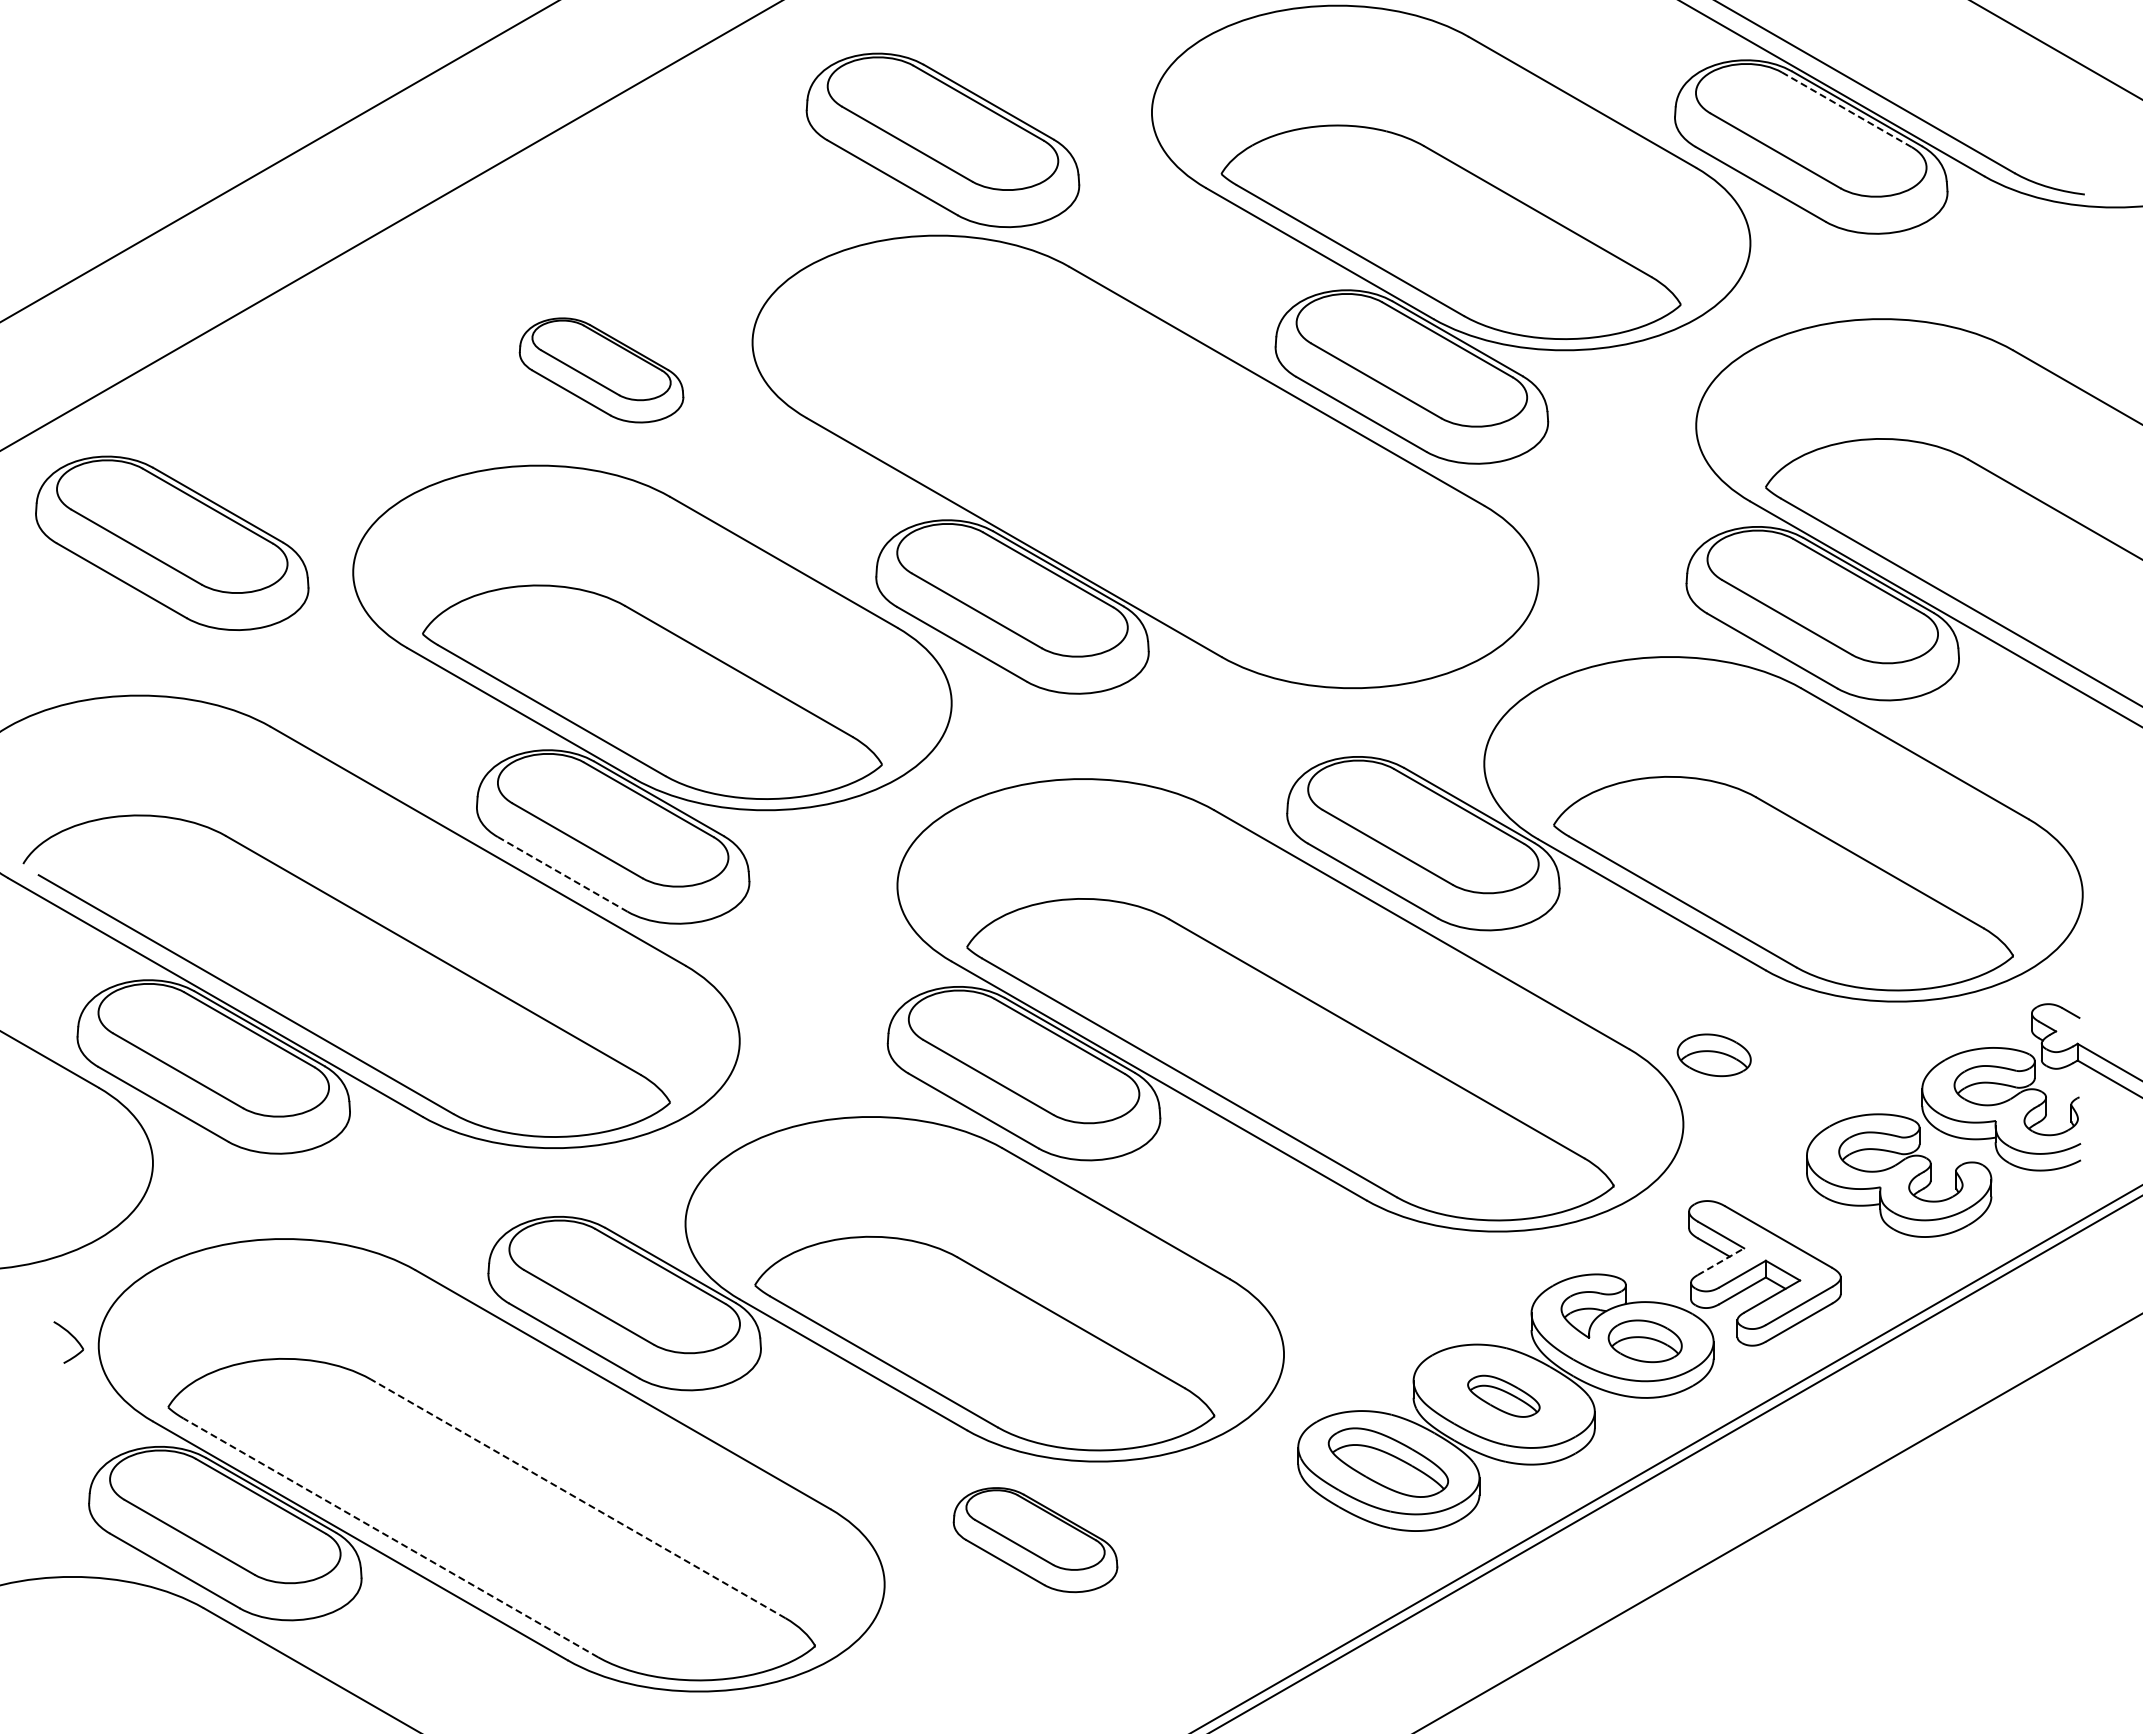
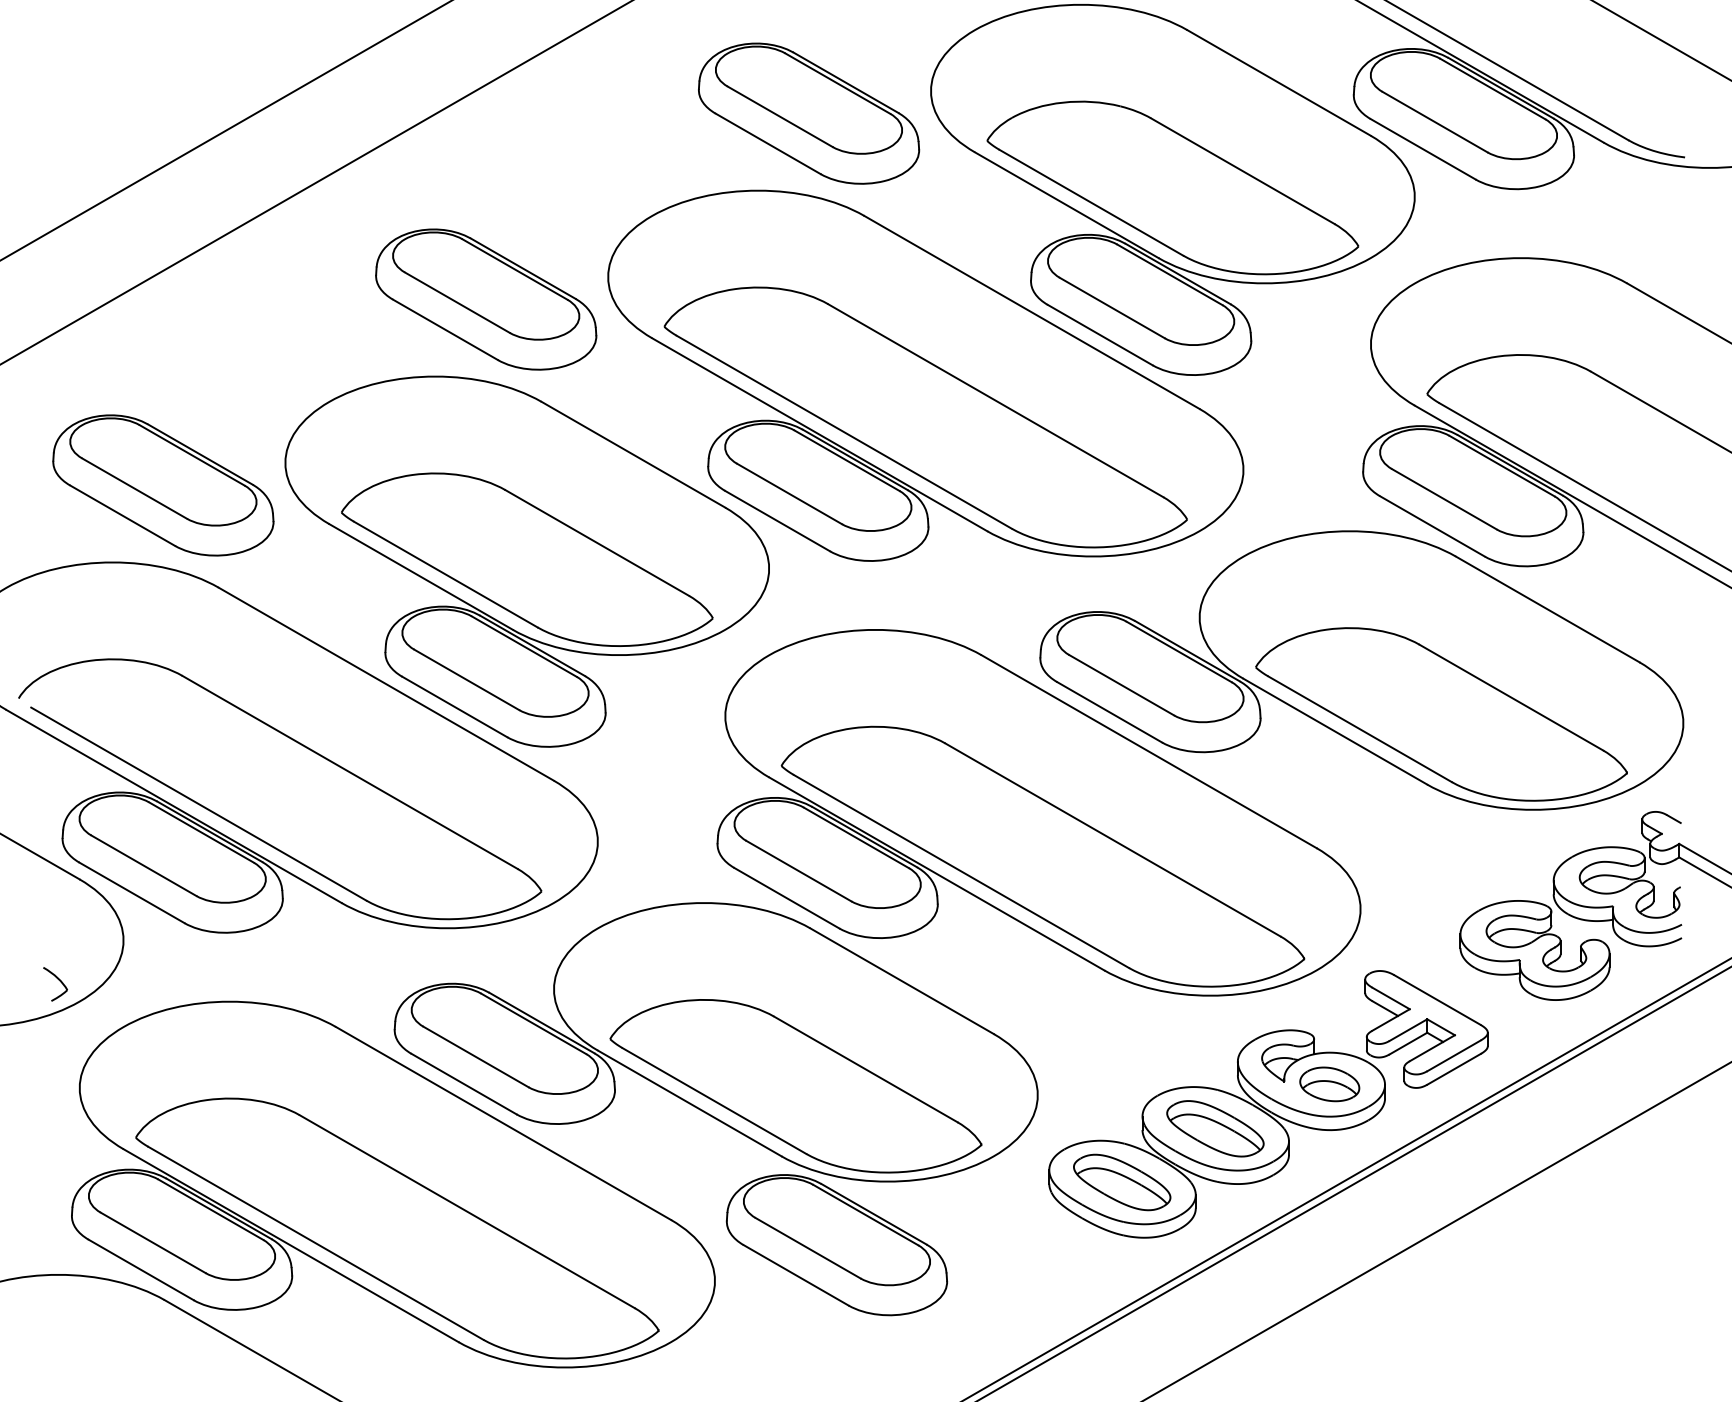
line: (1846, 109) -> (1492, 88), dashed -> solid
part: (942, 140) -> (808, 113), moved
part: (601, 370) -> (486, 299), size x1.67
part: (1145, 515) -> (925, 416), added
part: (172, 542) -> (163, 484), moved
line: (562, 874) -> (454, 707), dashed -> solid
part: (1713, 1055) -> (1384, 853), removed
line: (1720, 1261) -> (1390, 1019), dashed -> solid
part: (72, 1337) -> (58, 980), moved
part: (1503, 1396) -> (1215, 1128), size x1.67
line: (577, 1498) -> (466, 1211), dashed -> solid
line: (390, 1537) -> (315, 1242), dashed -> solid
part: (1035, 1539) -> (836, 1244), size x1.67

